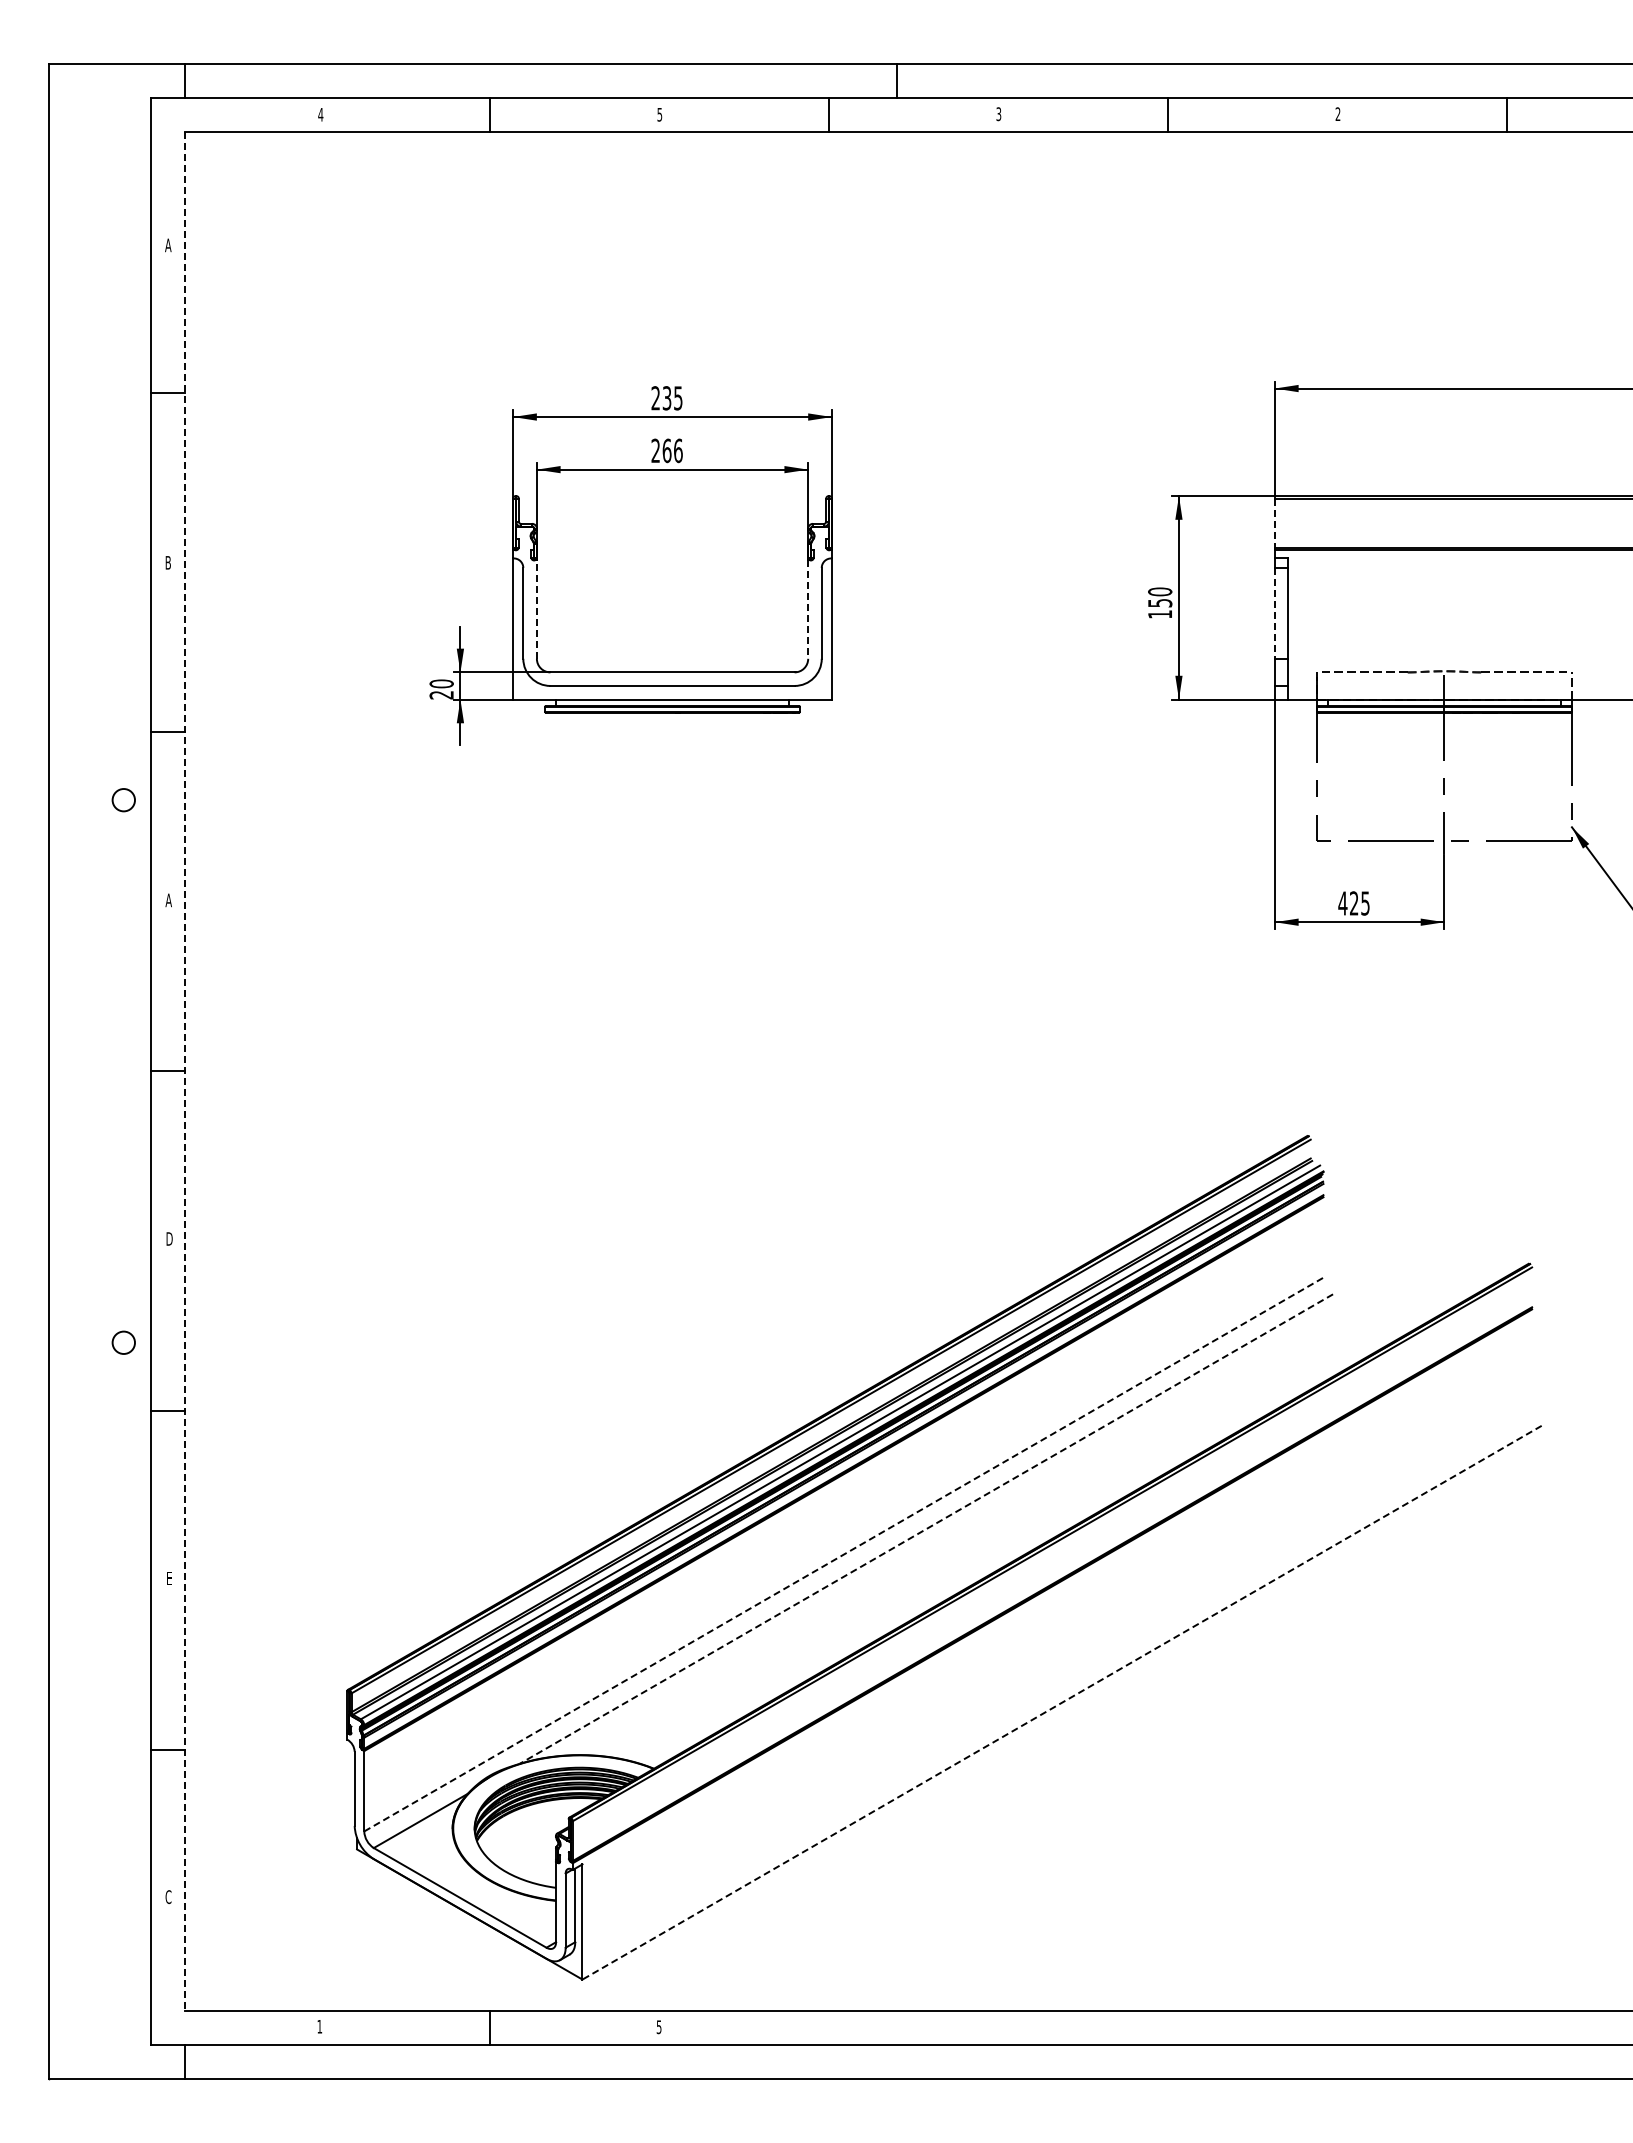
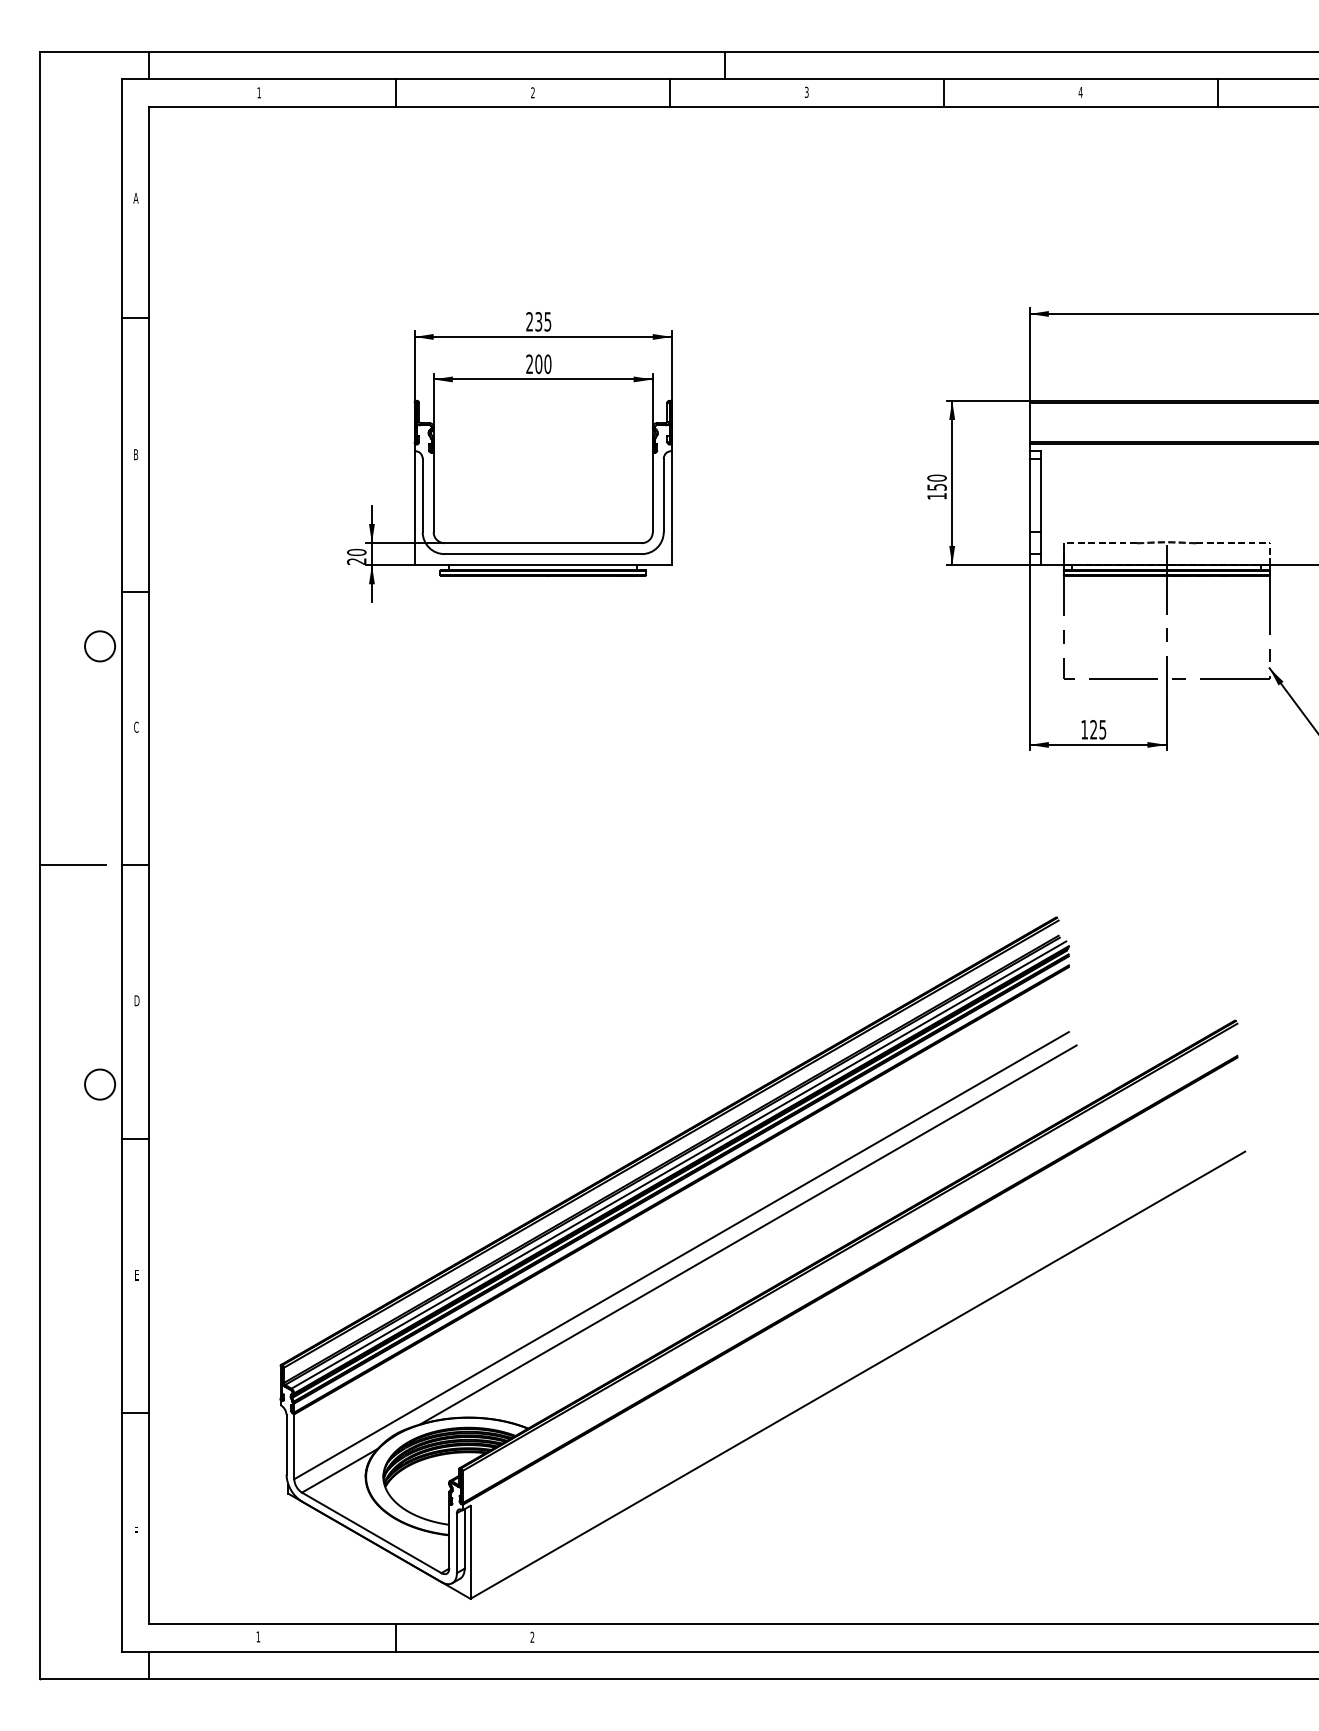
text: (1337, 113) -> (1080, 91), 2 -> 4
text: (320, 114) -> (258, 92), 4 -> 1
text: (659, 114) -> (532, 92), 5 -> 2
text: (672, 450) -> (543, 363), 266 -> 200
line: (1274, 523) -> (1029, 422), dashed -> solid
line: (536, 609) -> (433, 492), dashed -> solid
line: (808, 610) -> (653, 493), dashed -> solid
line: (1274, 613) -> (1029, 495), dashed -> solid
circle: (123, 799) -> (99, 645), size x1.67
text: (168, 900) -> (136, 727), A -> C
text: (1342, 903) -> (1084, 729), 425 -> 125
line: (89, 1071) -> (72, 865), added
line: (184, 1071) -> (149, 865), dashed -> solid
circle: (123, 1342) -> (99, 1084), size x1.67
line: (926, 1529) -> (748, 1235), dashed -> solid
line: (843, 1554) -> (681, 1255), dashed -> solid
line: (1062, 1702) -> (858, 1375), dashed -> solid
text: (168, 1897) -> (136, 1532), C -> F
text: (658, 2027) -> (531, 1637), 5 -> 2

